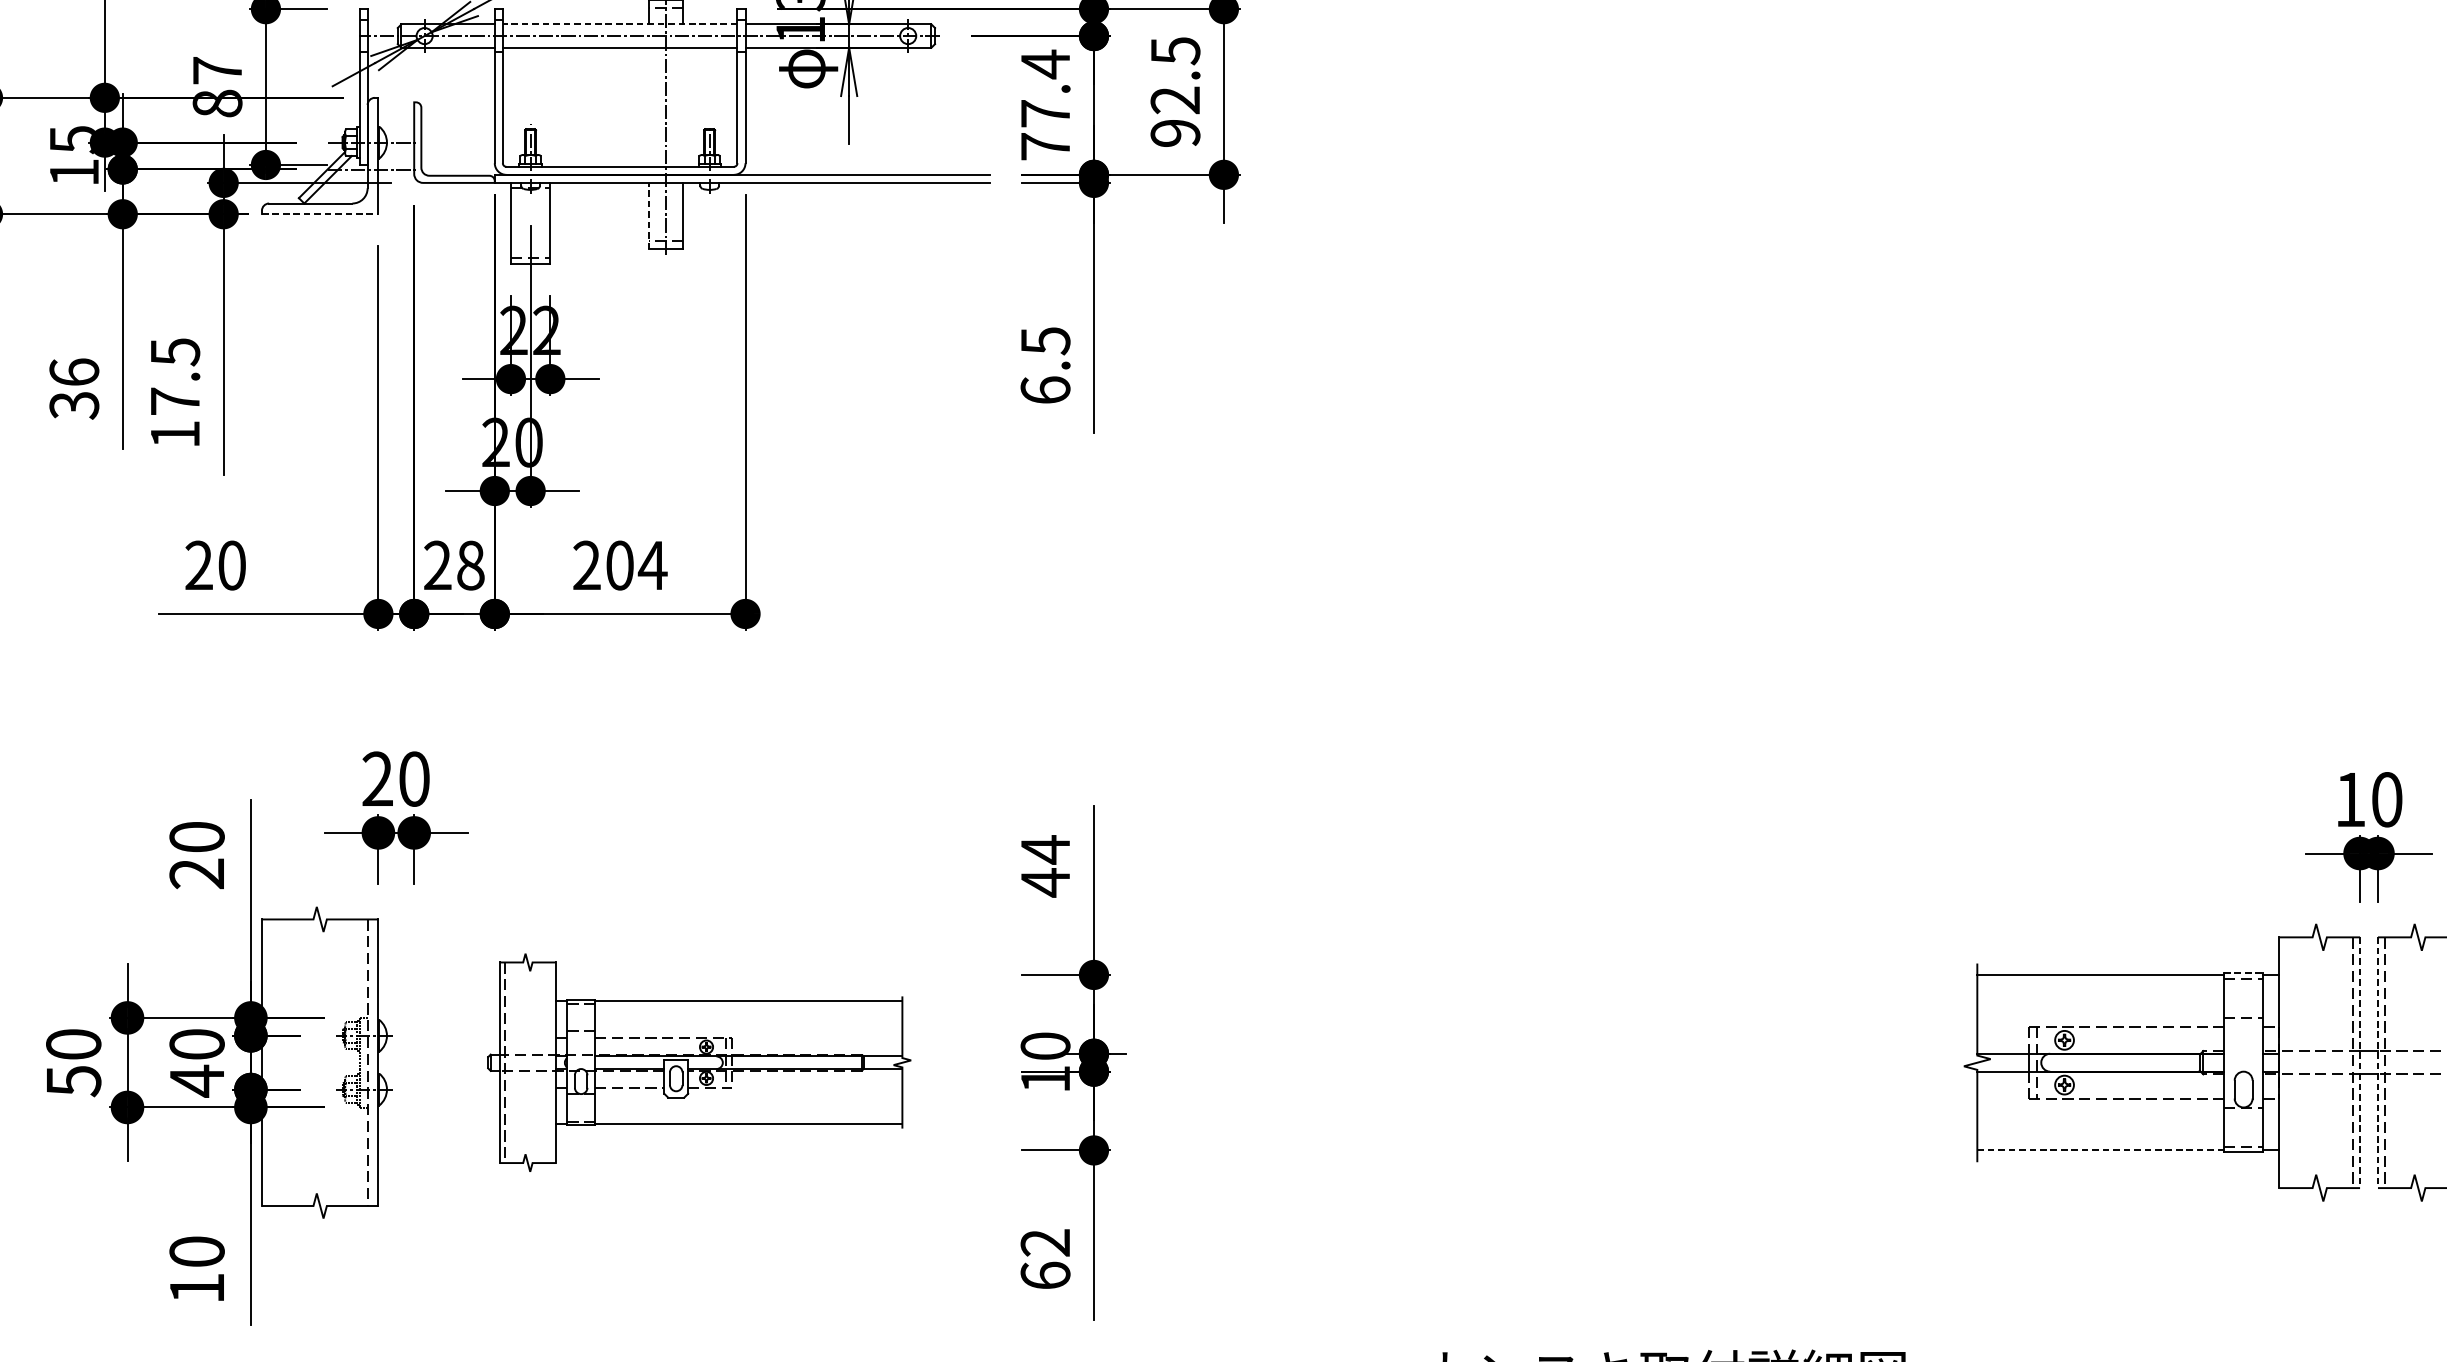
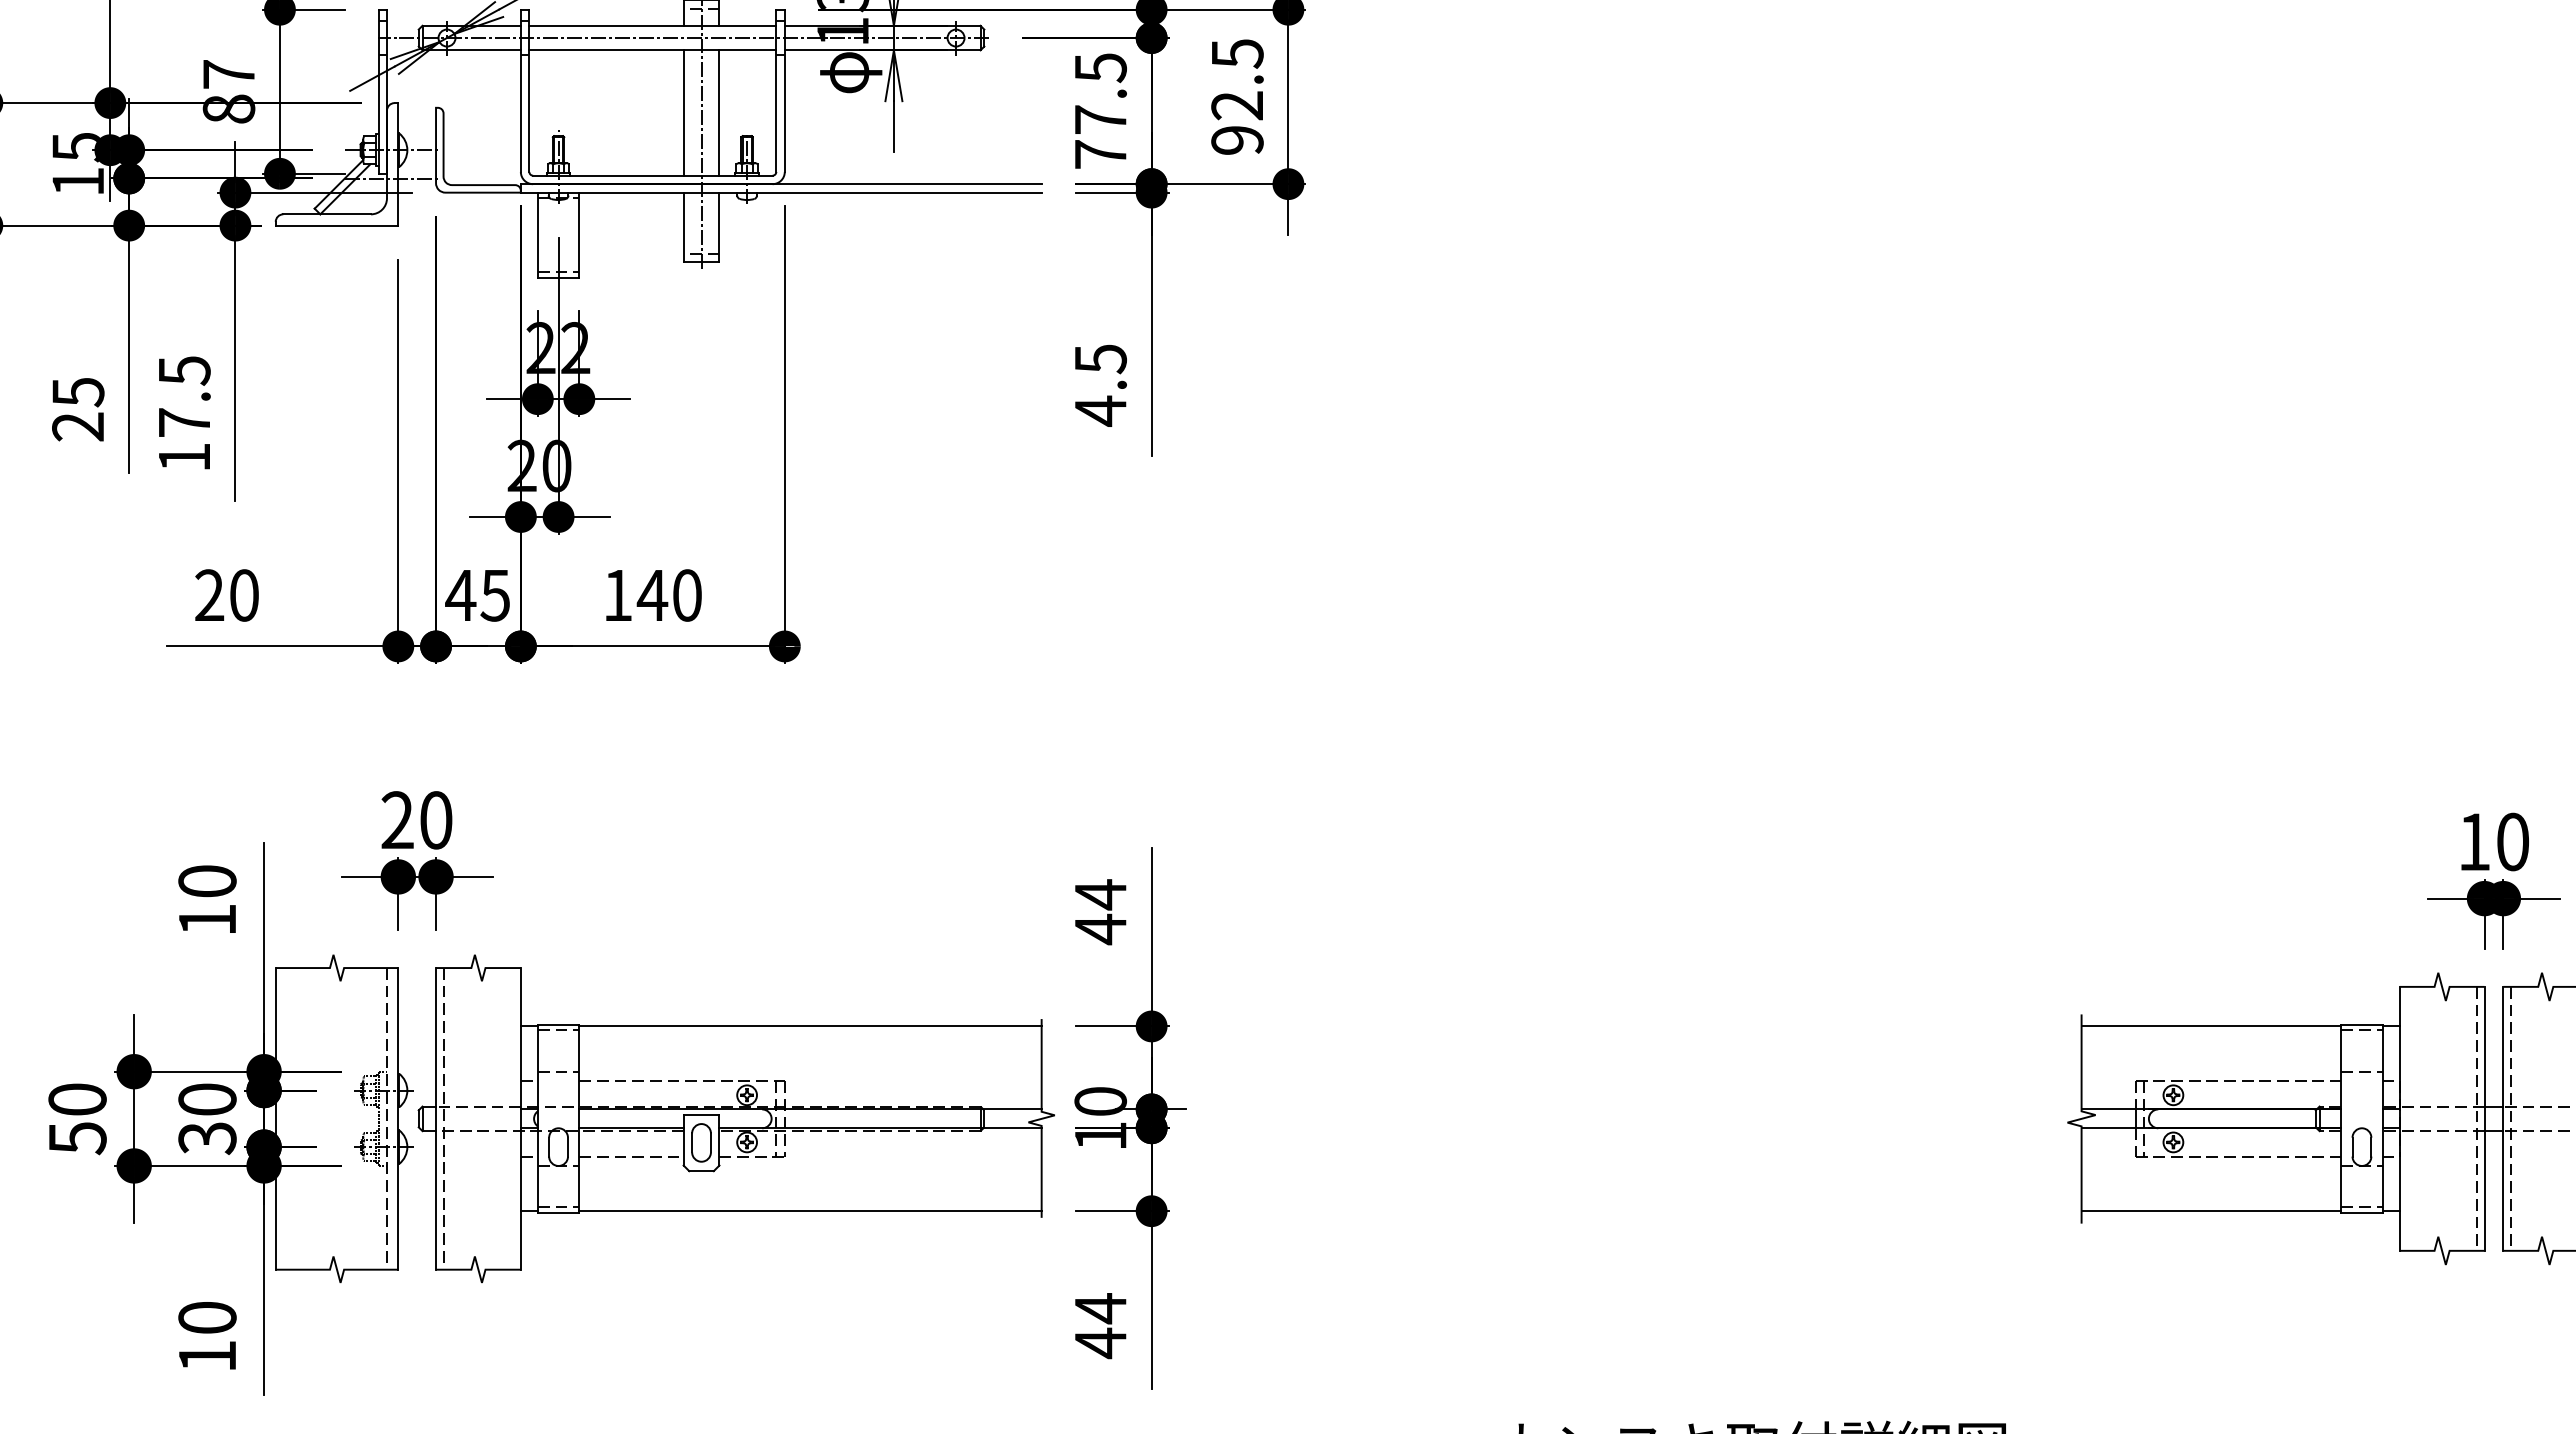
line: (619, 24) -> (652, 25), dashed -> solid
text: (1045, 64) -> (1100, 67), 77.4 -> 77.5
line: (649, 106) -> (683, 112), added
line: (683, 106) -> (719, 112), added
line: (320, 214) -> (337, 225), dashed -> solid
line: (649, 216) -> (683, 227), dashed -> solid
text: (74, 388) -> (78, 409), 36 -> 25
text: (1045, 389) -> (1100, 410), 6.5 -> 4.5
text: (453, 565) -> (477, 595), 28 -> 45
text: (619, 565) -> (652, 595), 204 -> 140
text: (196, 874) -> (206, 920), 20 -> 10
line: (2243, 973) -> (2361, 1024), dashed -> solid
part: (698, 1062) -> (735, 1118), size x1.43
line: (2360, 1062) -> (2484, 1118), dashed -> solid
line: (2378, 1062) -> (2503, 1118), dashed -> solid
text: (197, 1081) -> (207, 1138), 40 -> 30
line: (2100, 1150) -> (2211, 1211), dashed -> solid
text: (1045, 1259) -> (1100, 1326), 62 -> 44

